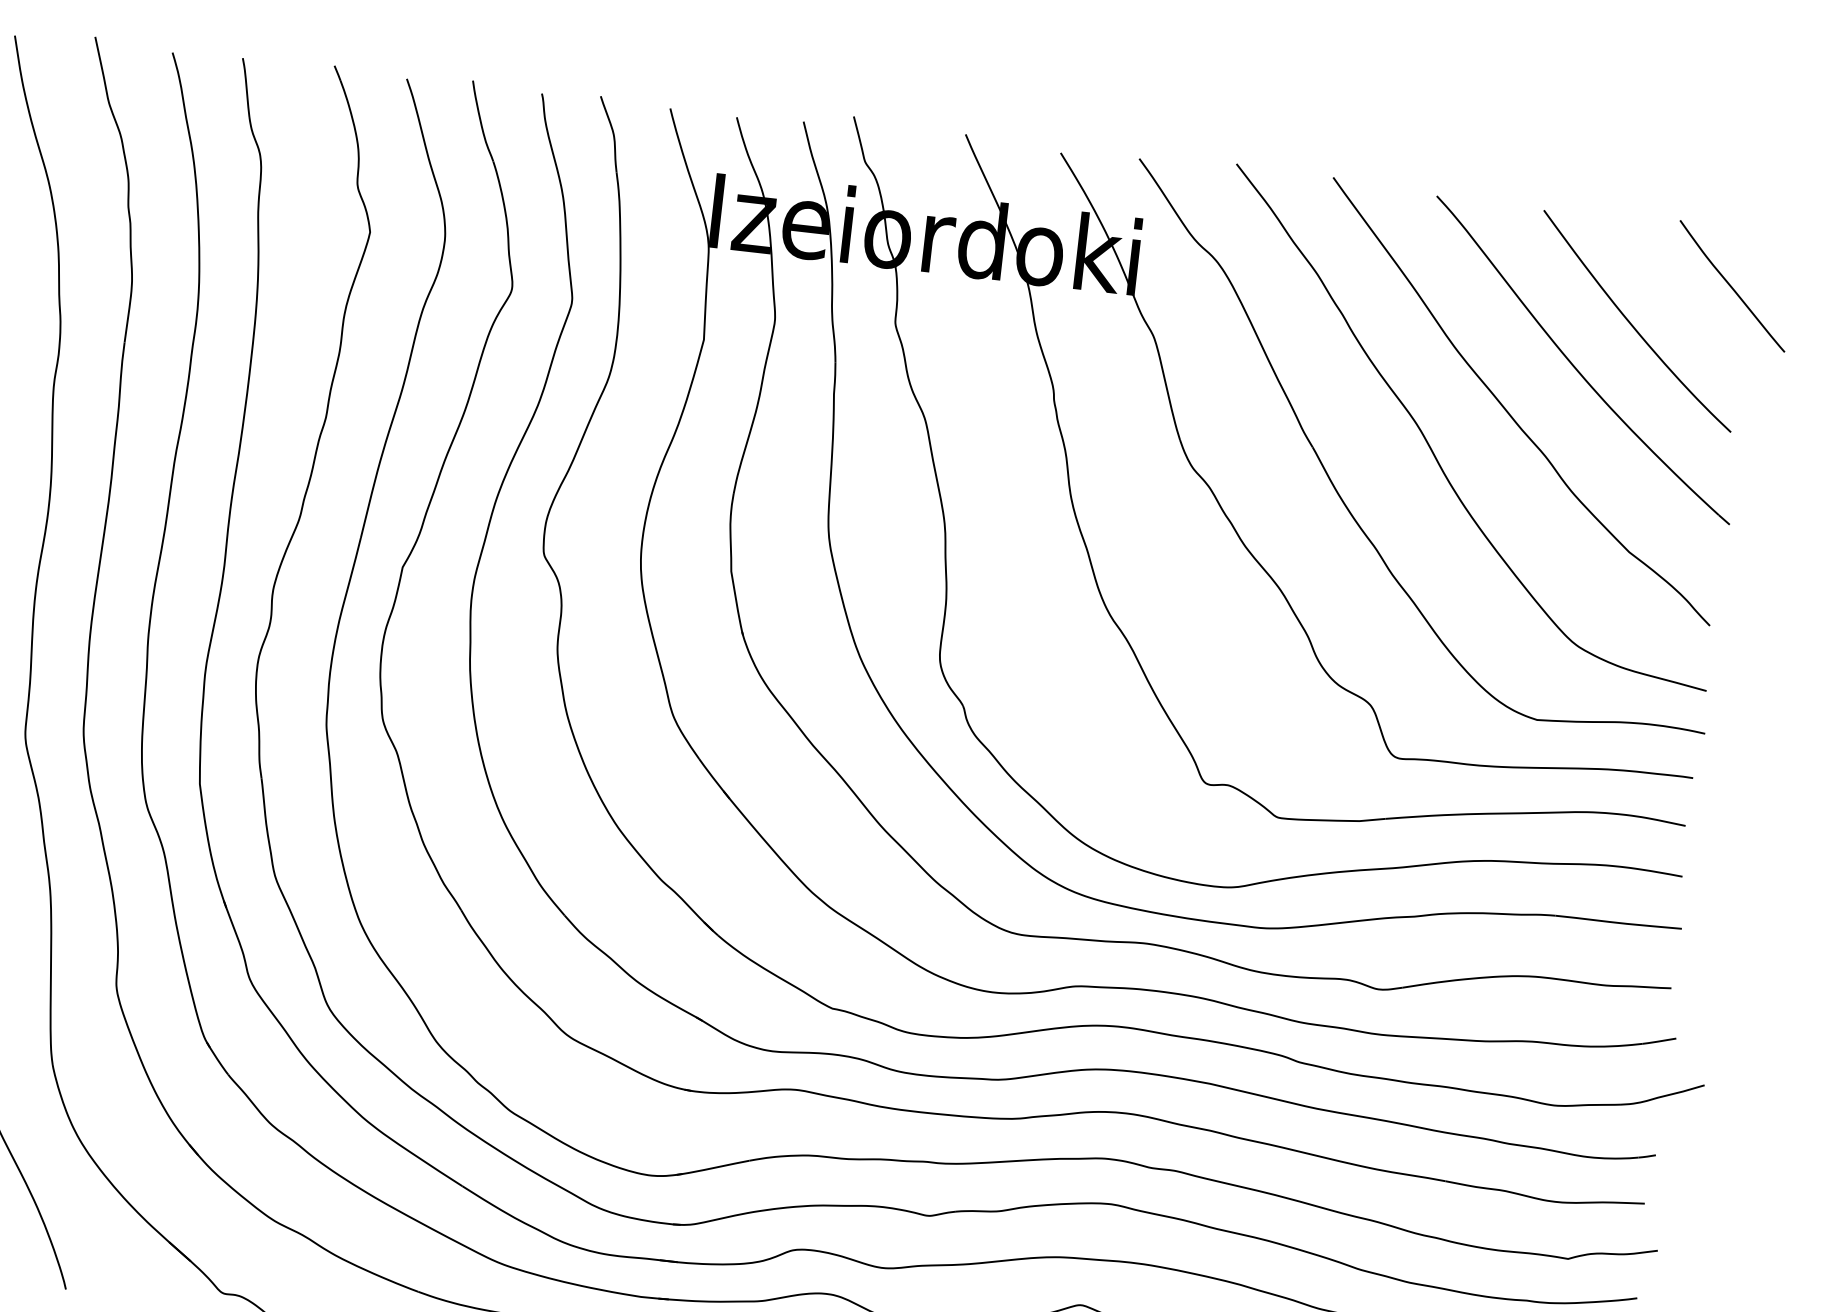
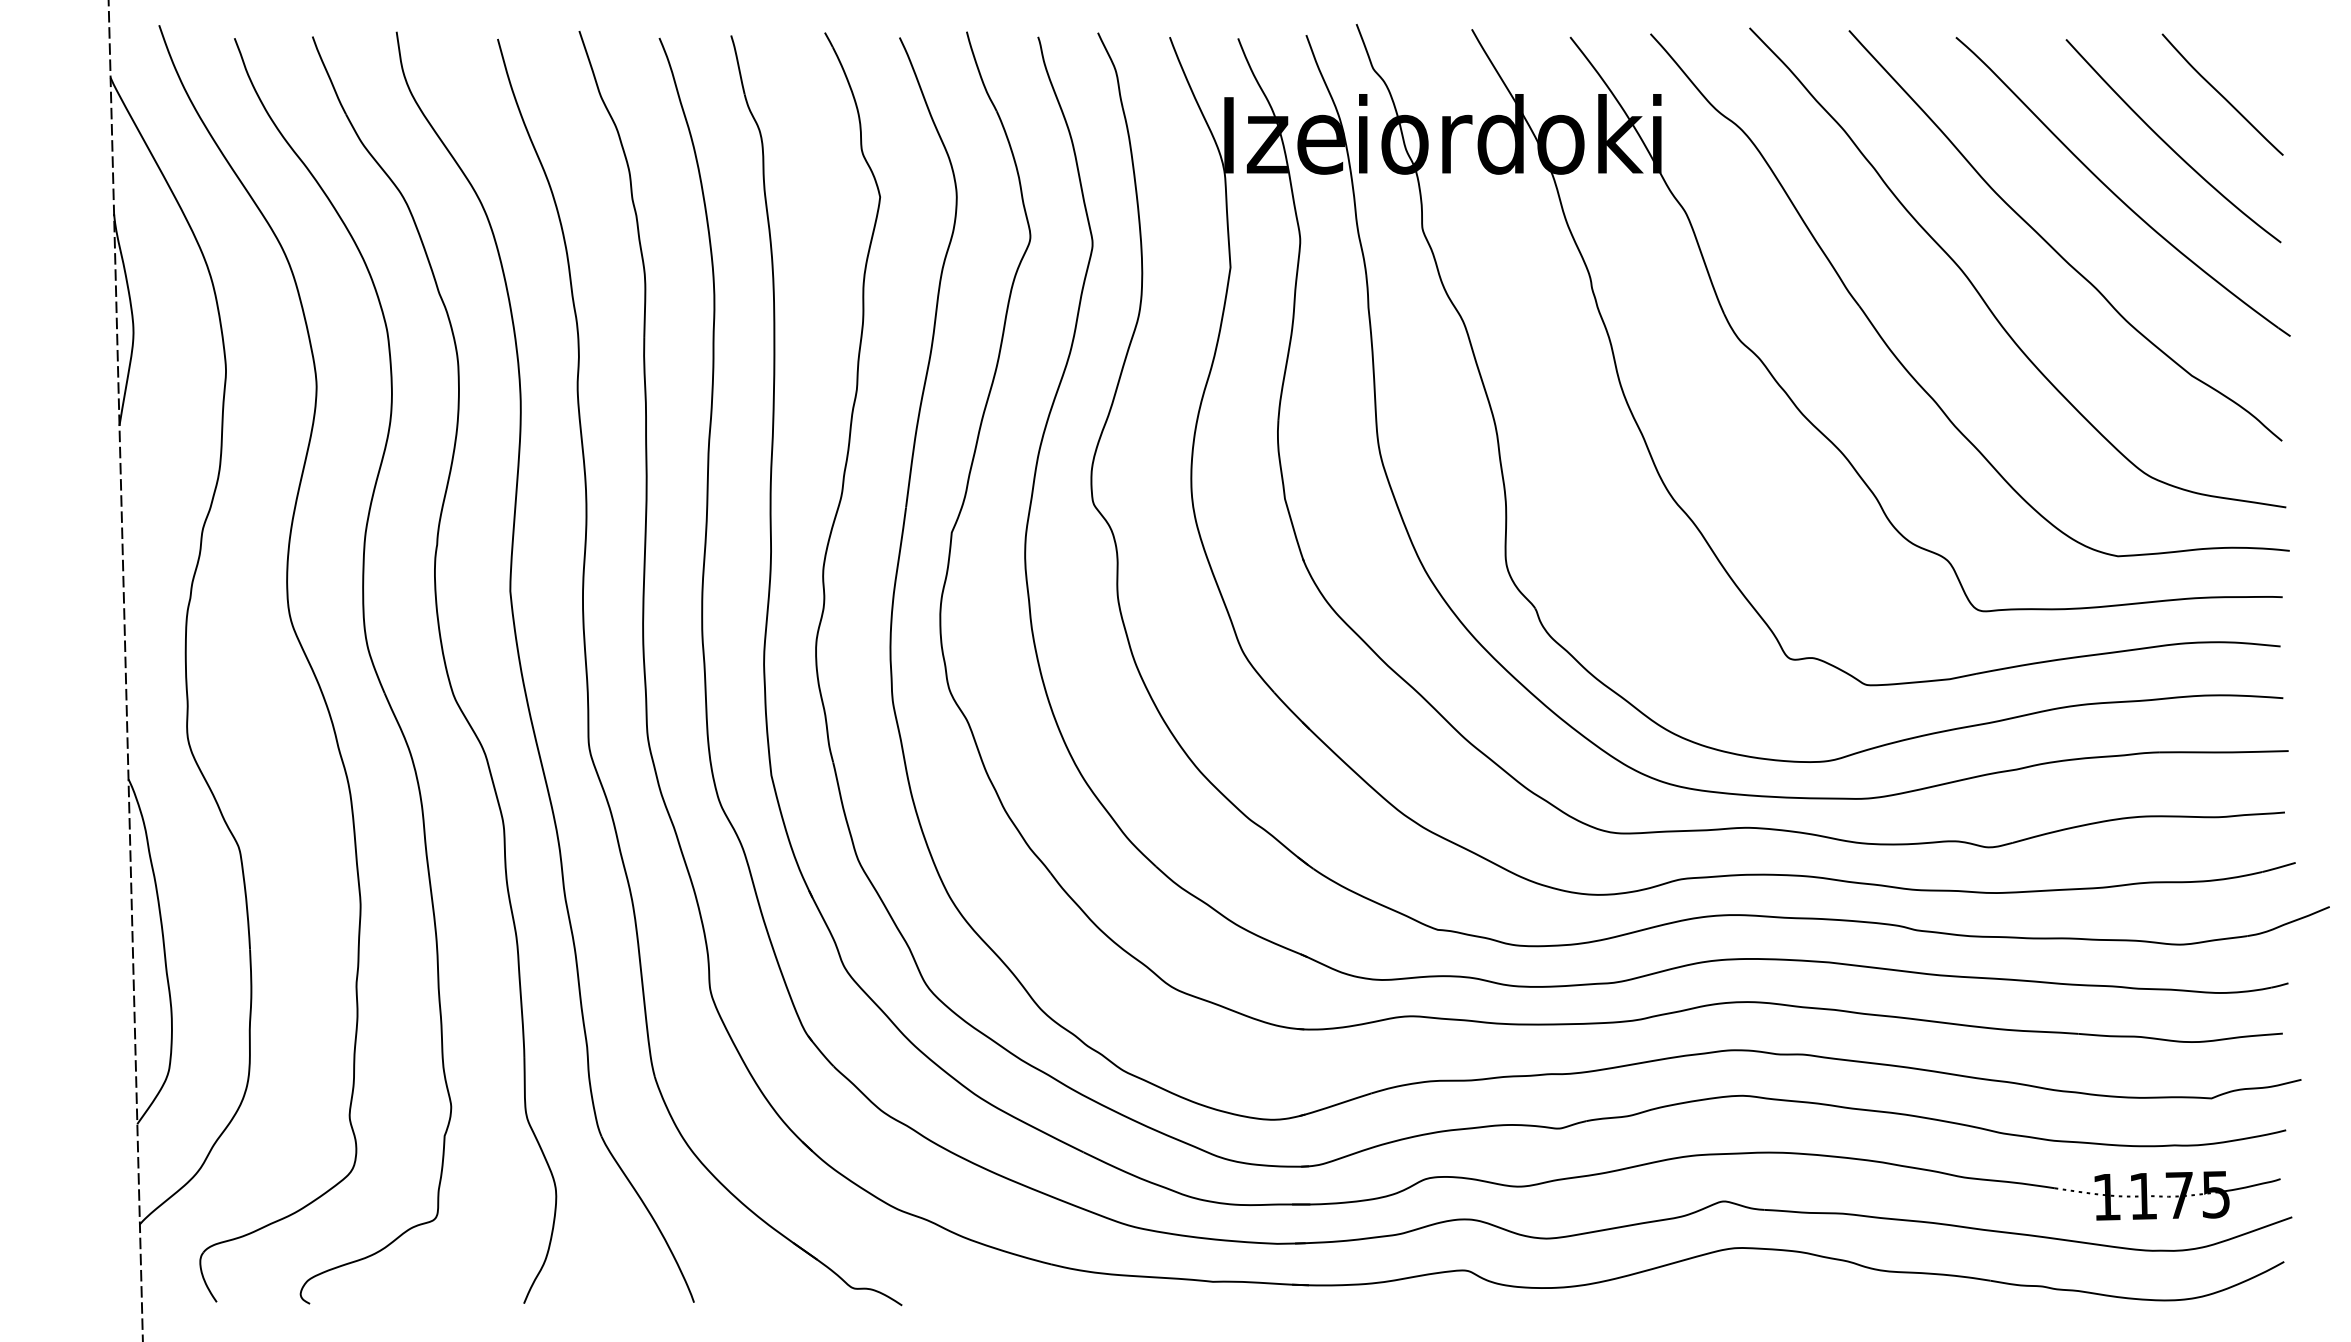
curve: (1732, 286) -> (2222, 94), moved

